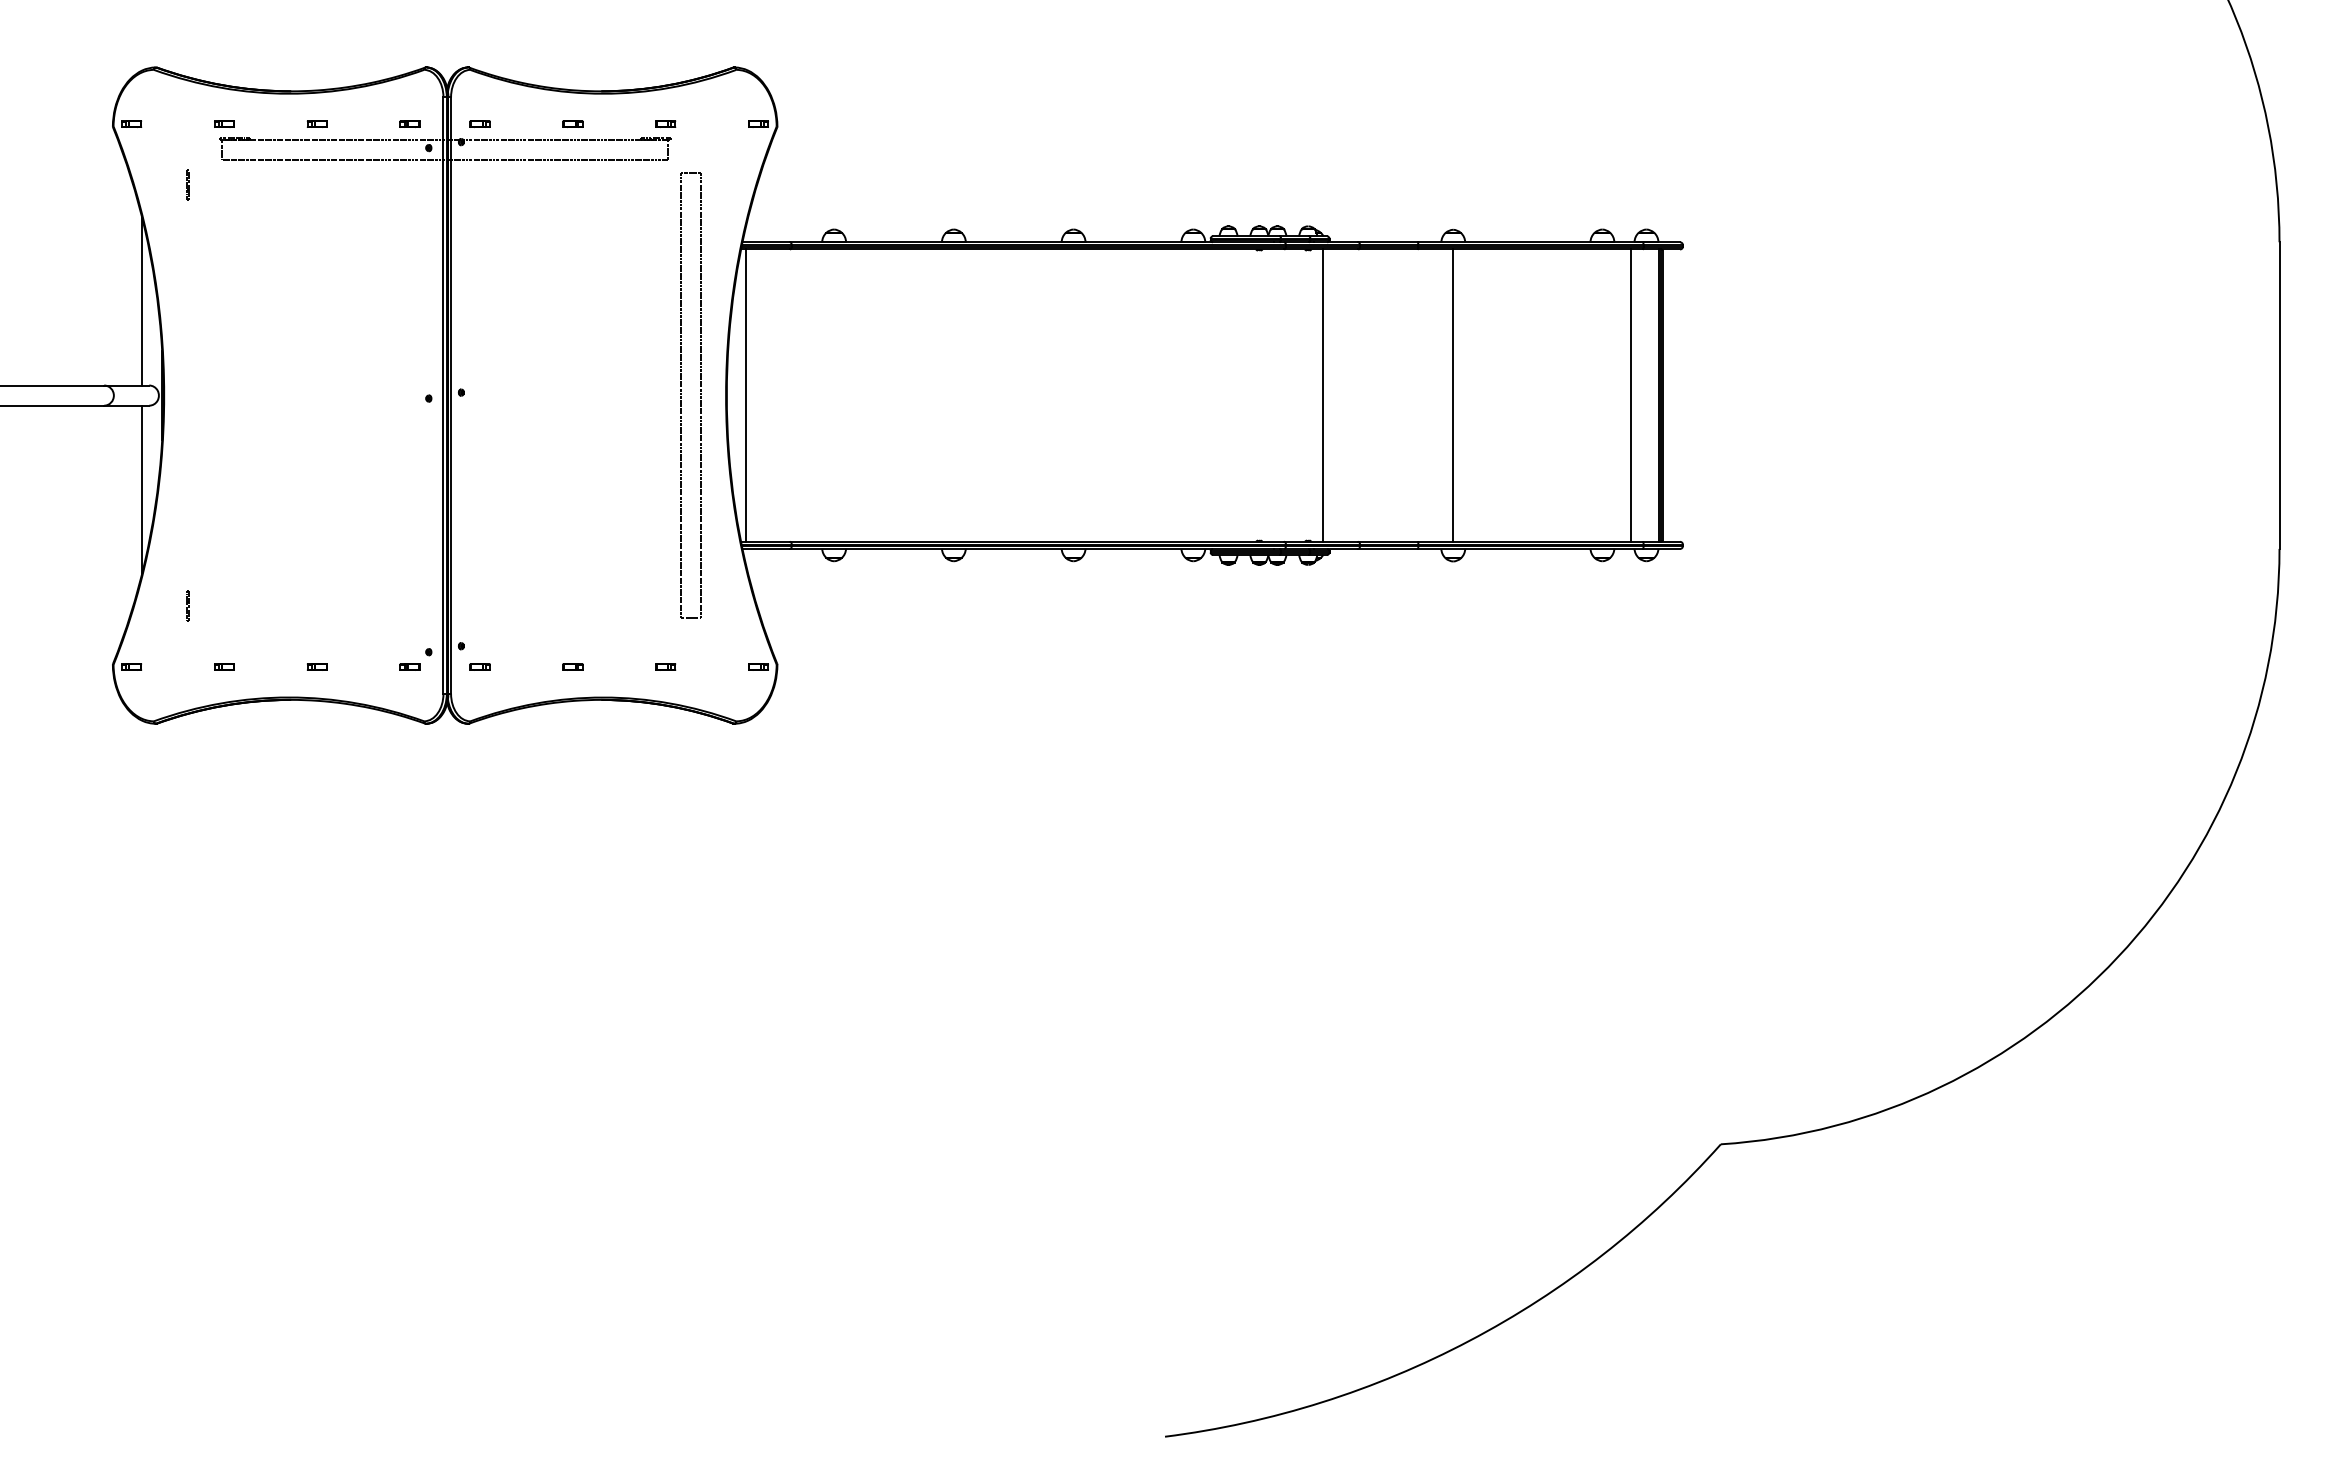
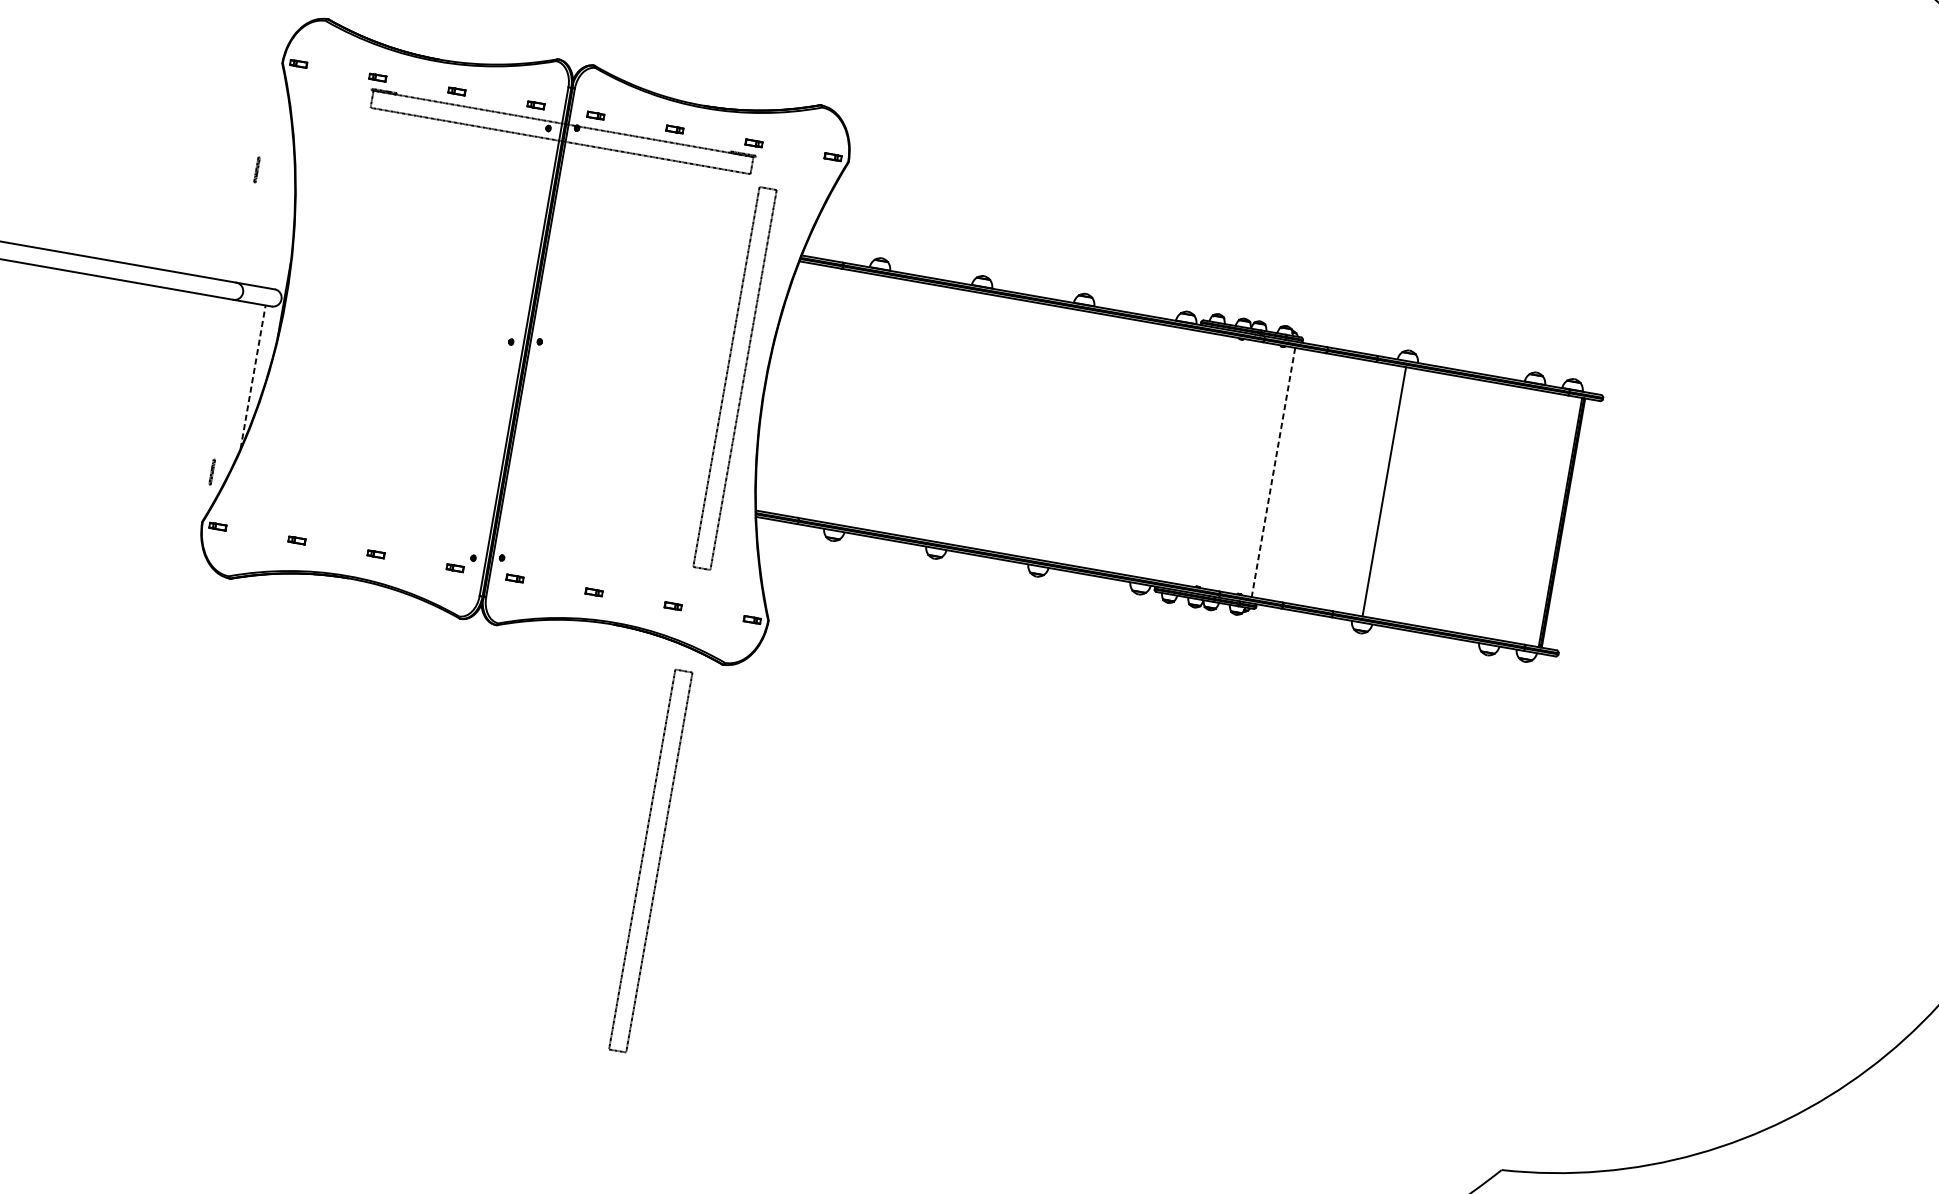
line: (187, 184) -> (256, 169), moved
line: (142, 301) -> (281, 216), removed
line: (746, 395) -> (782, 386), removed
line: (1630, 395) -> (1536, 518), removed
line: (1322, 396) -> (1273, 473), solid -> dashed
line: (142, 489) -> (253, 376), solid -> dashed
line: (187, 604) -> (211, 470), moved
part: (681, 960) -> (642, 858), added

